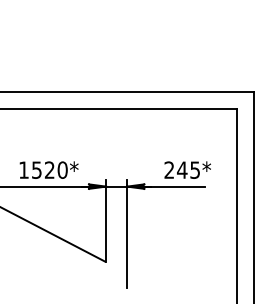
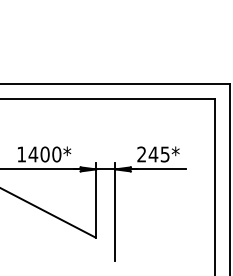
text: (42, 169) -> (38, 153), 1520* -> 1400*
text: (187, 169) -> (158, 153), moved

